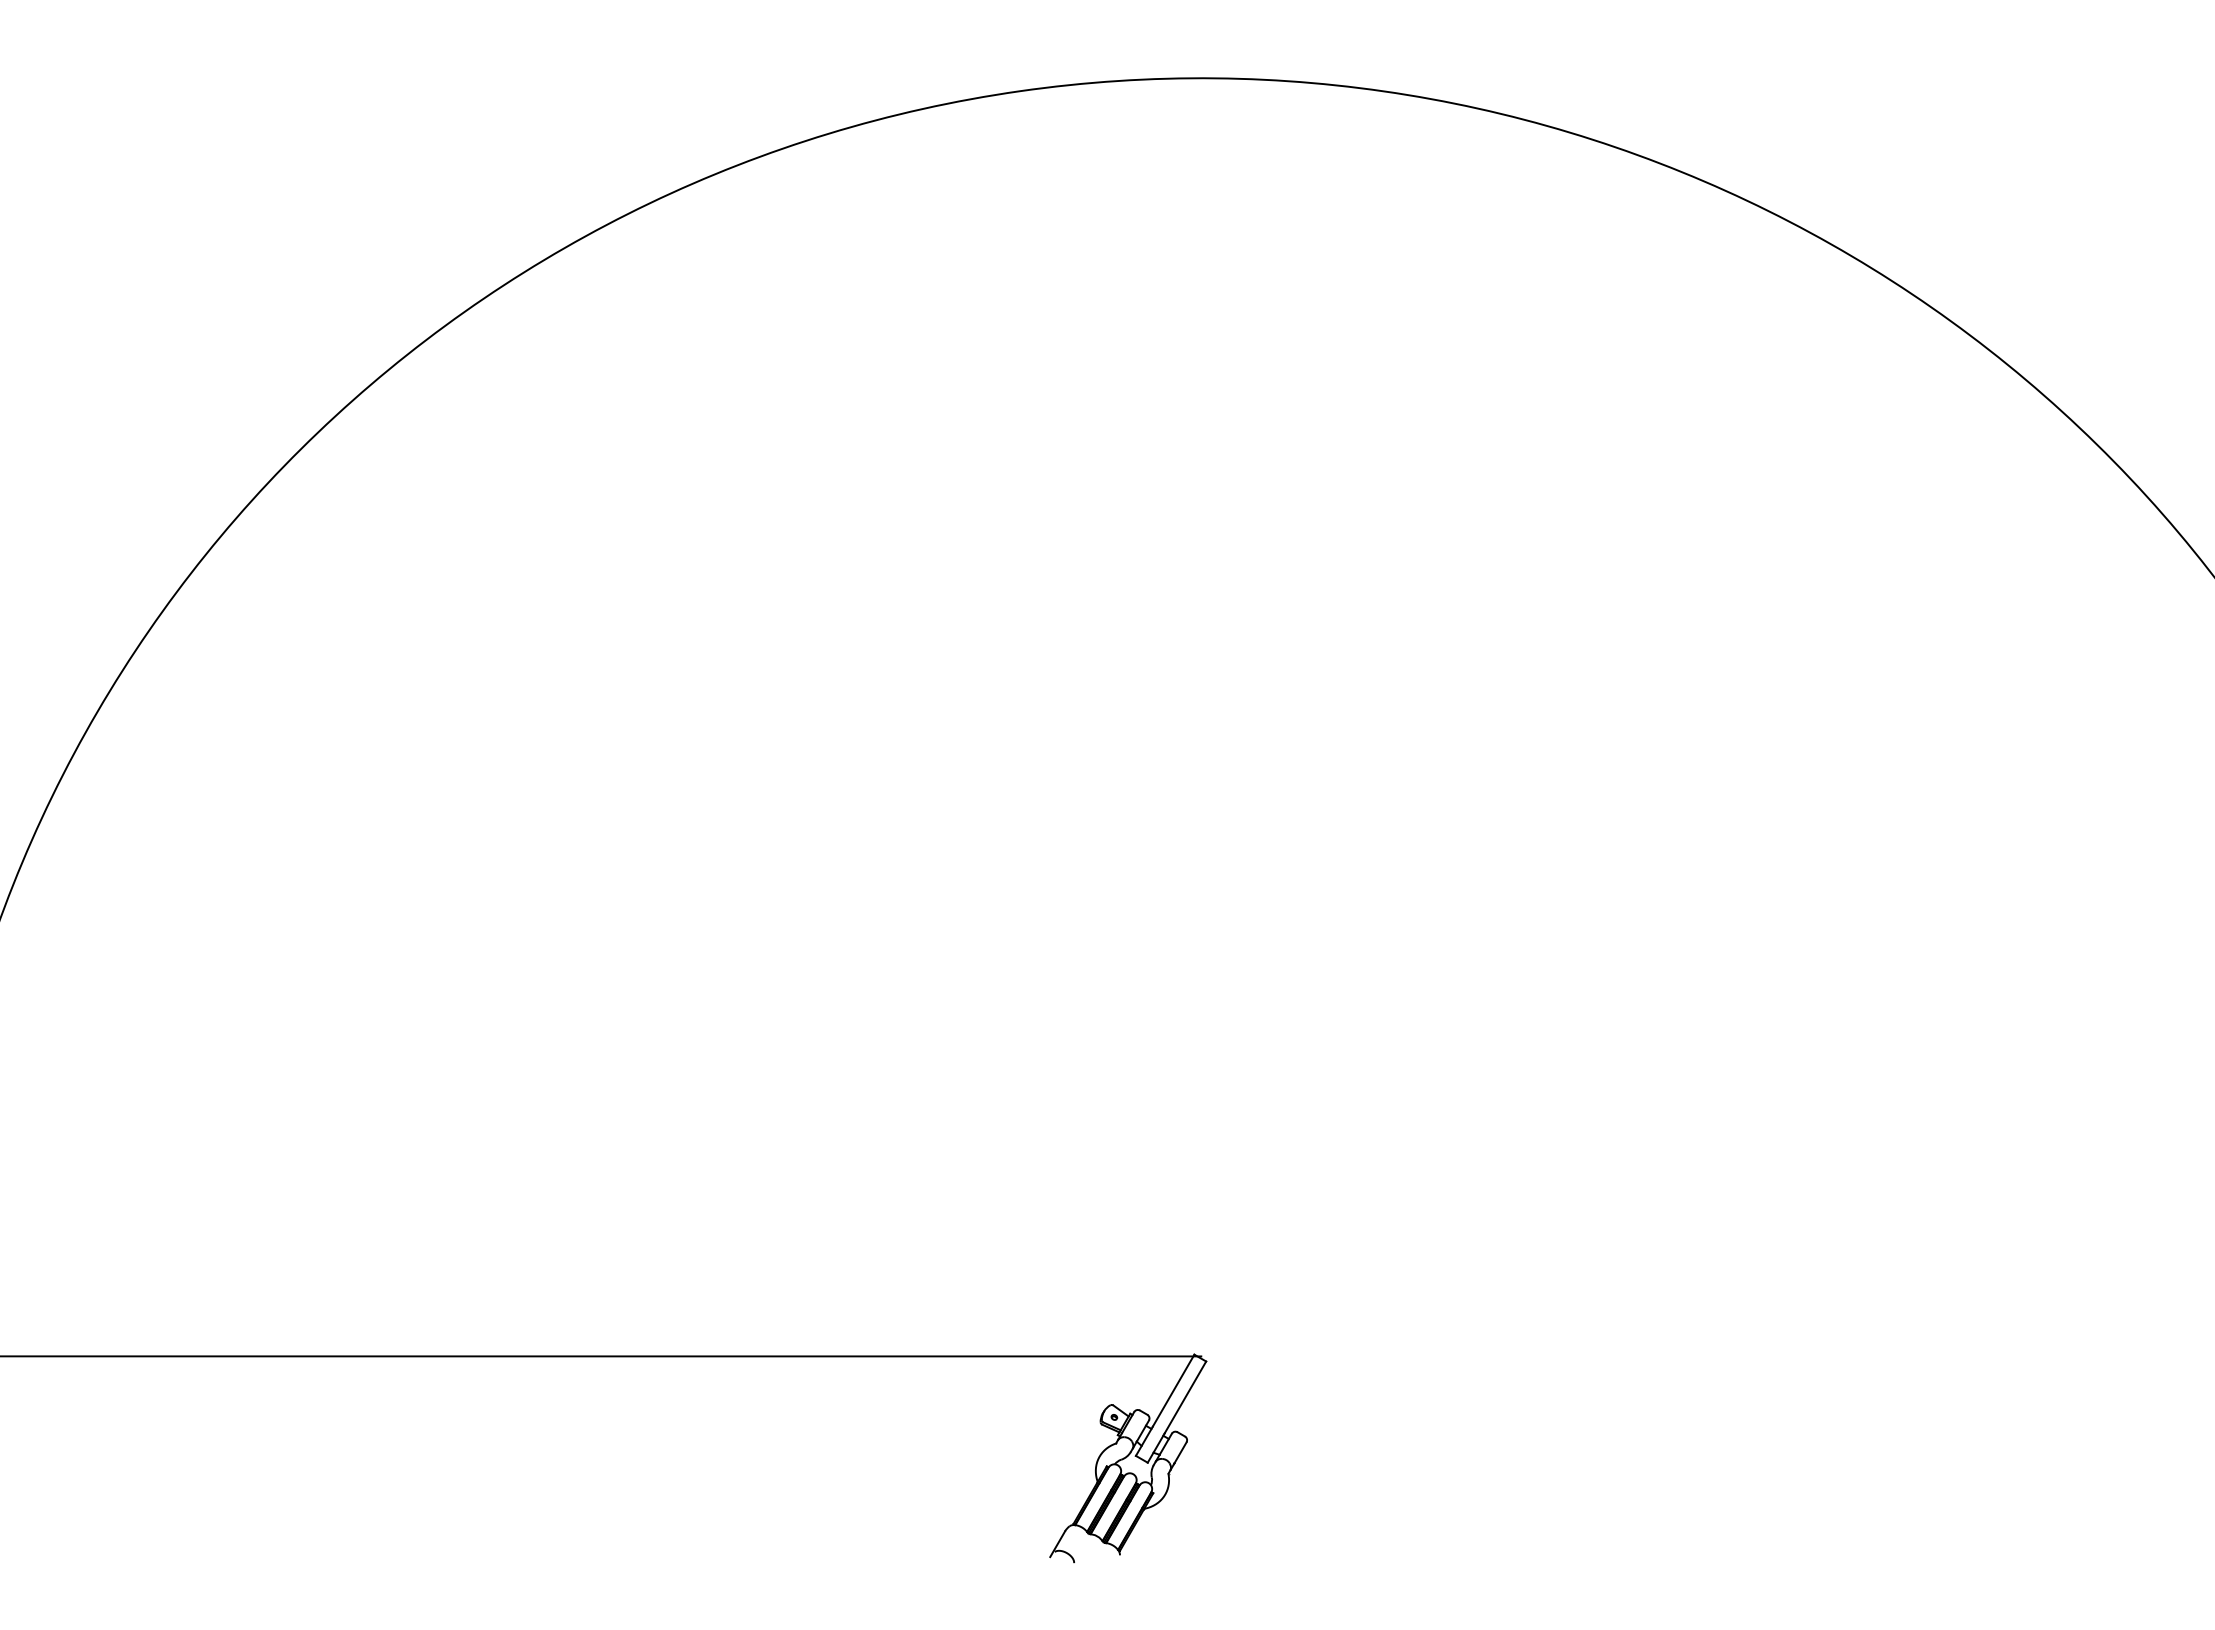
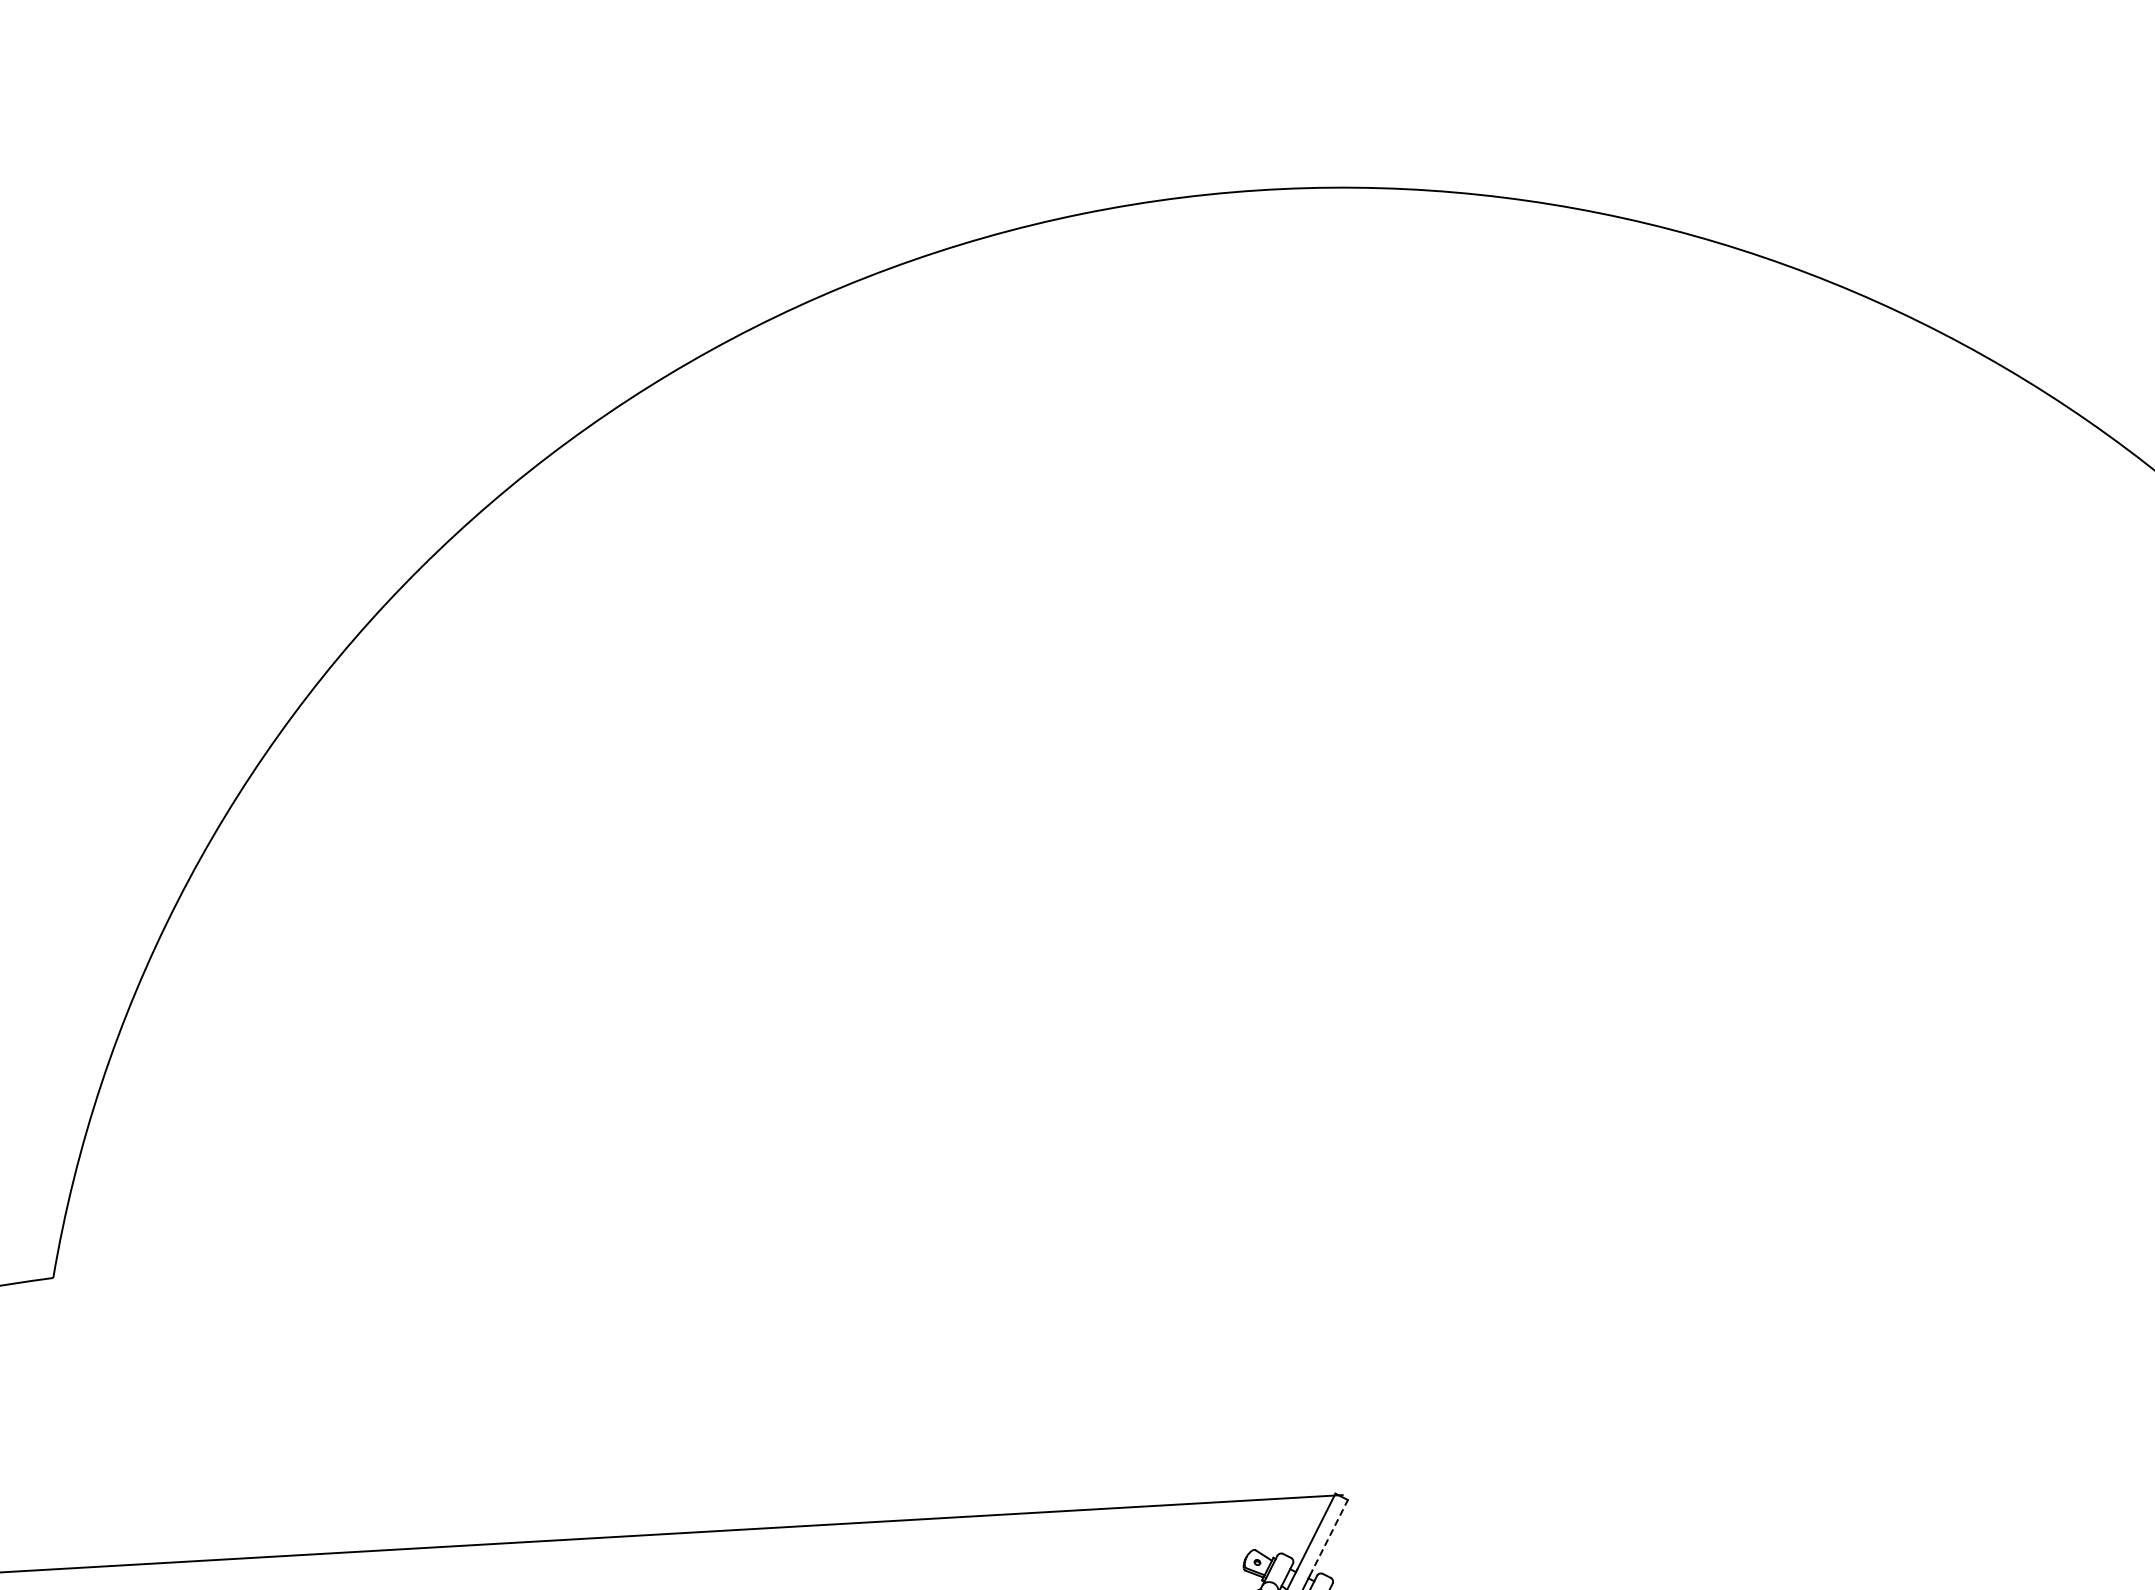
line: (1185, 1397) -> (1328, 1537), solid -> dashed

